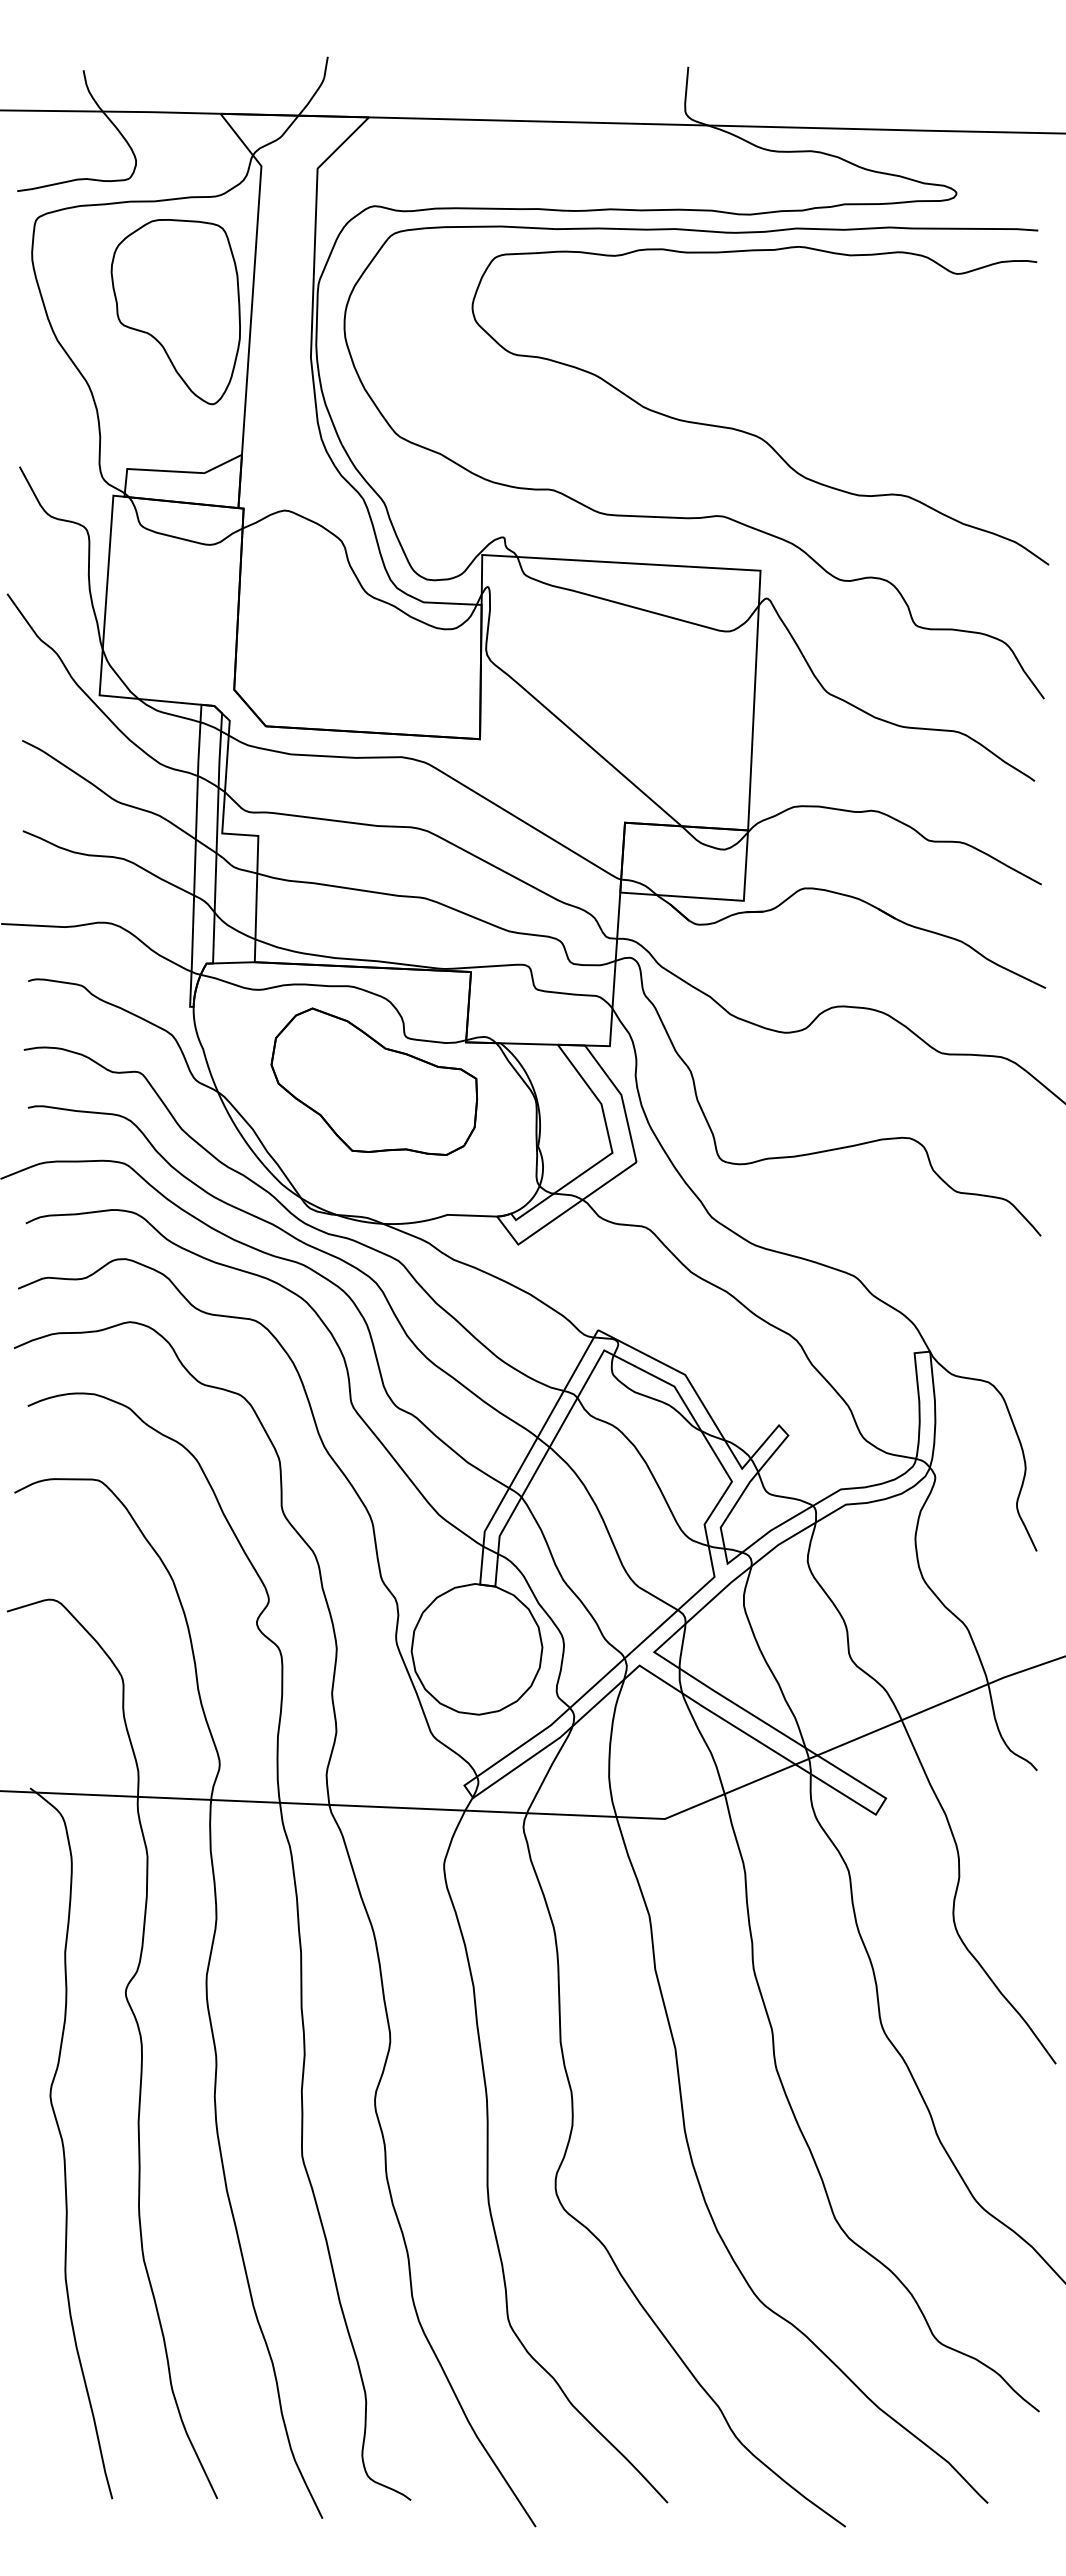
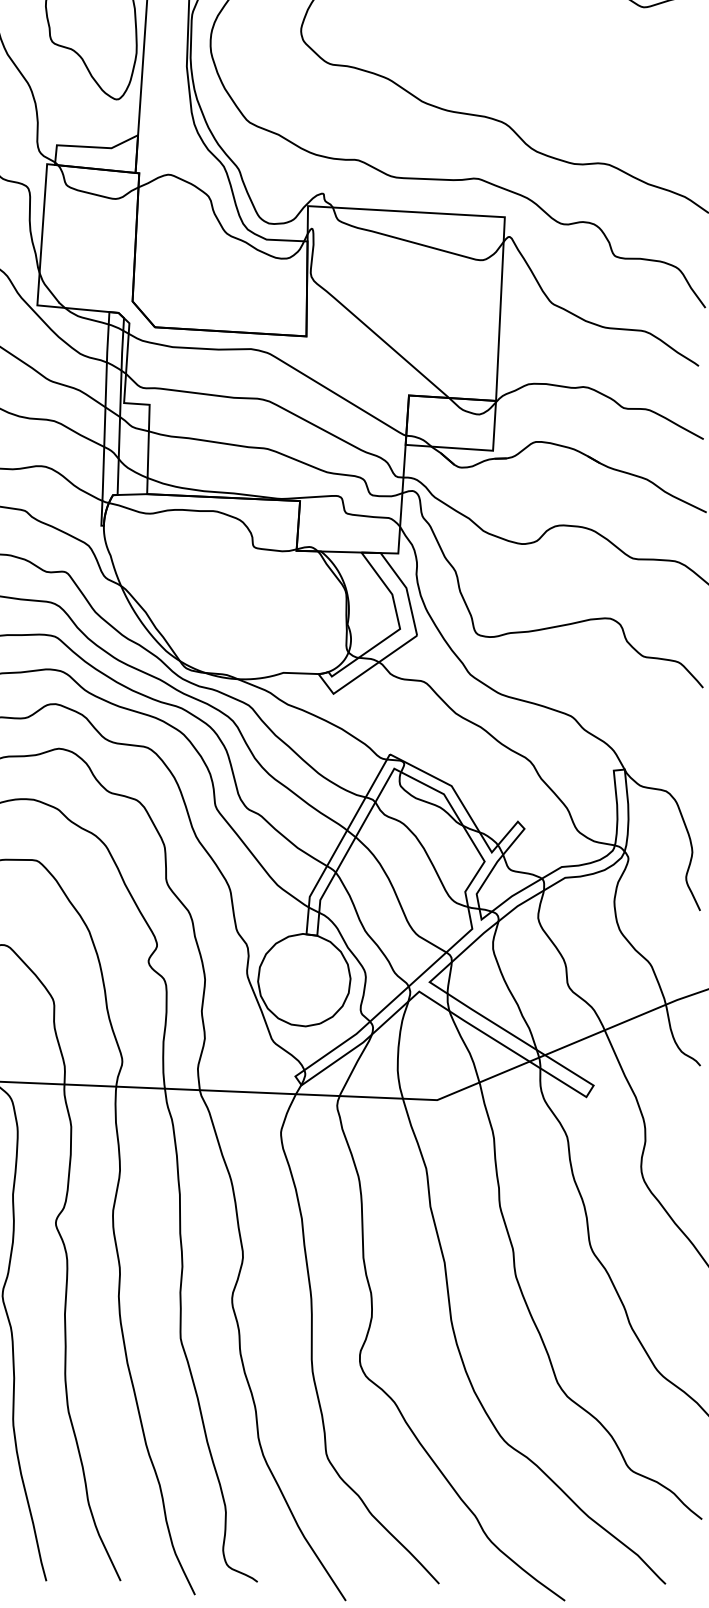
part: (374, 1081) -> (231, 578), removed

